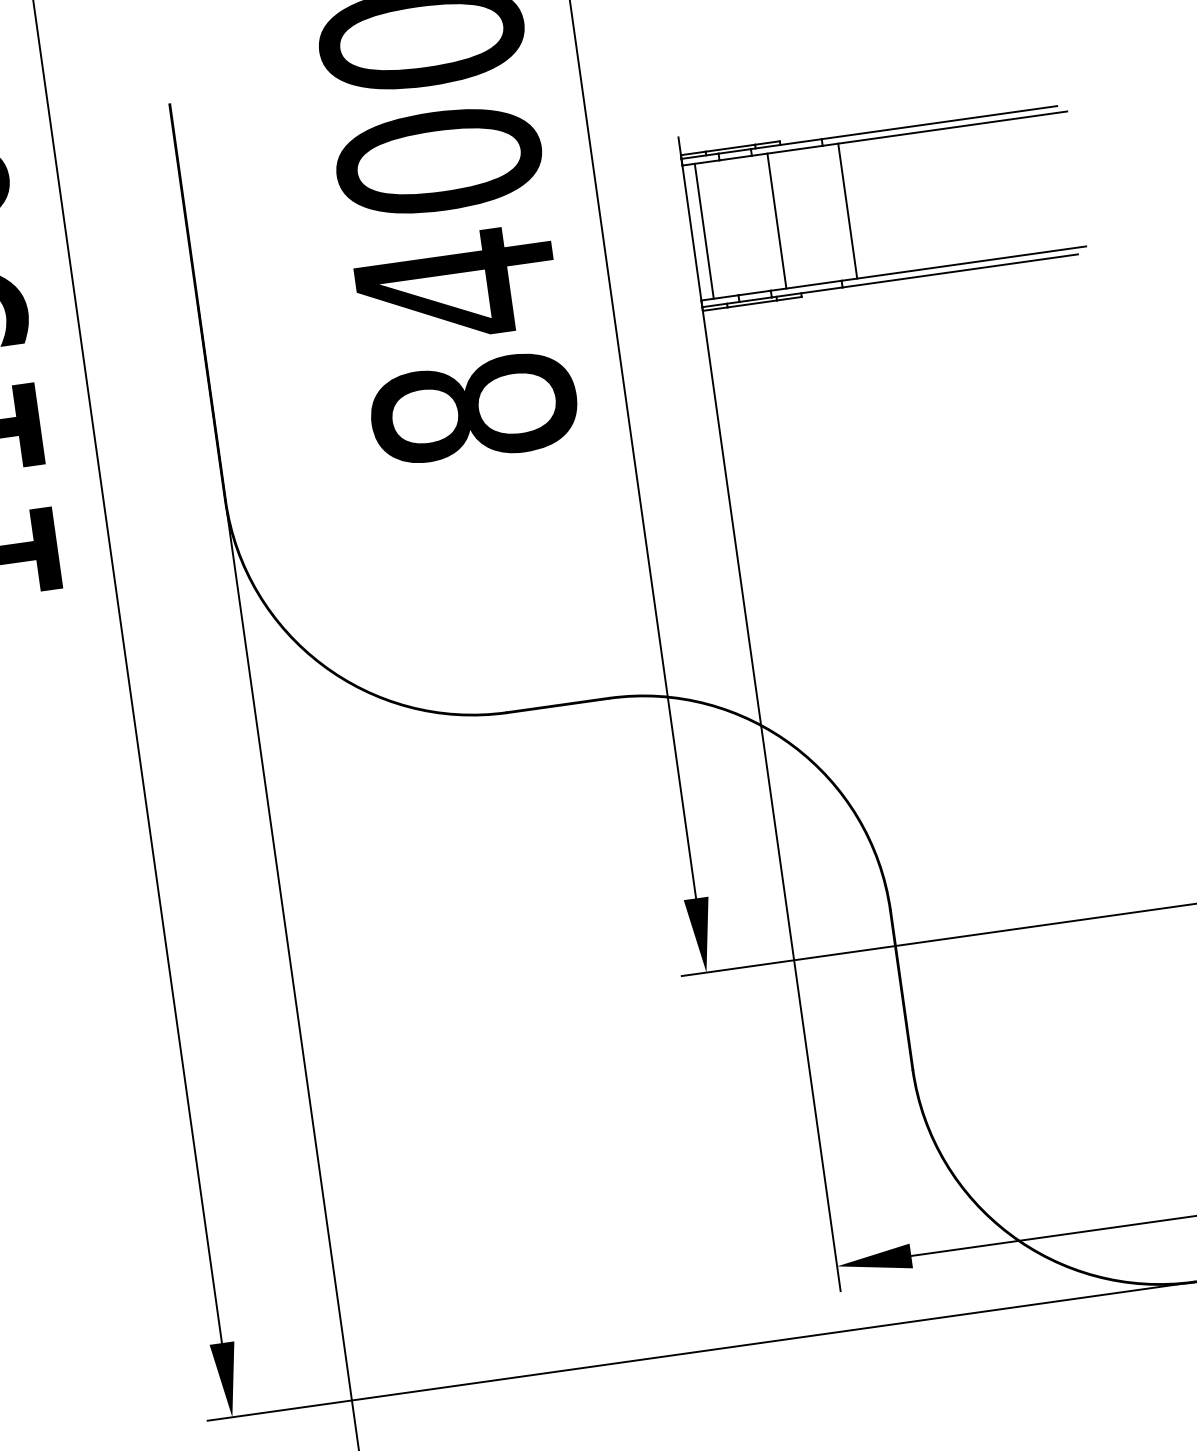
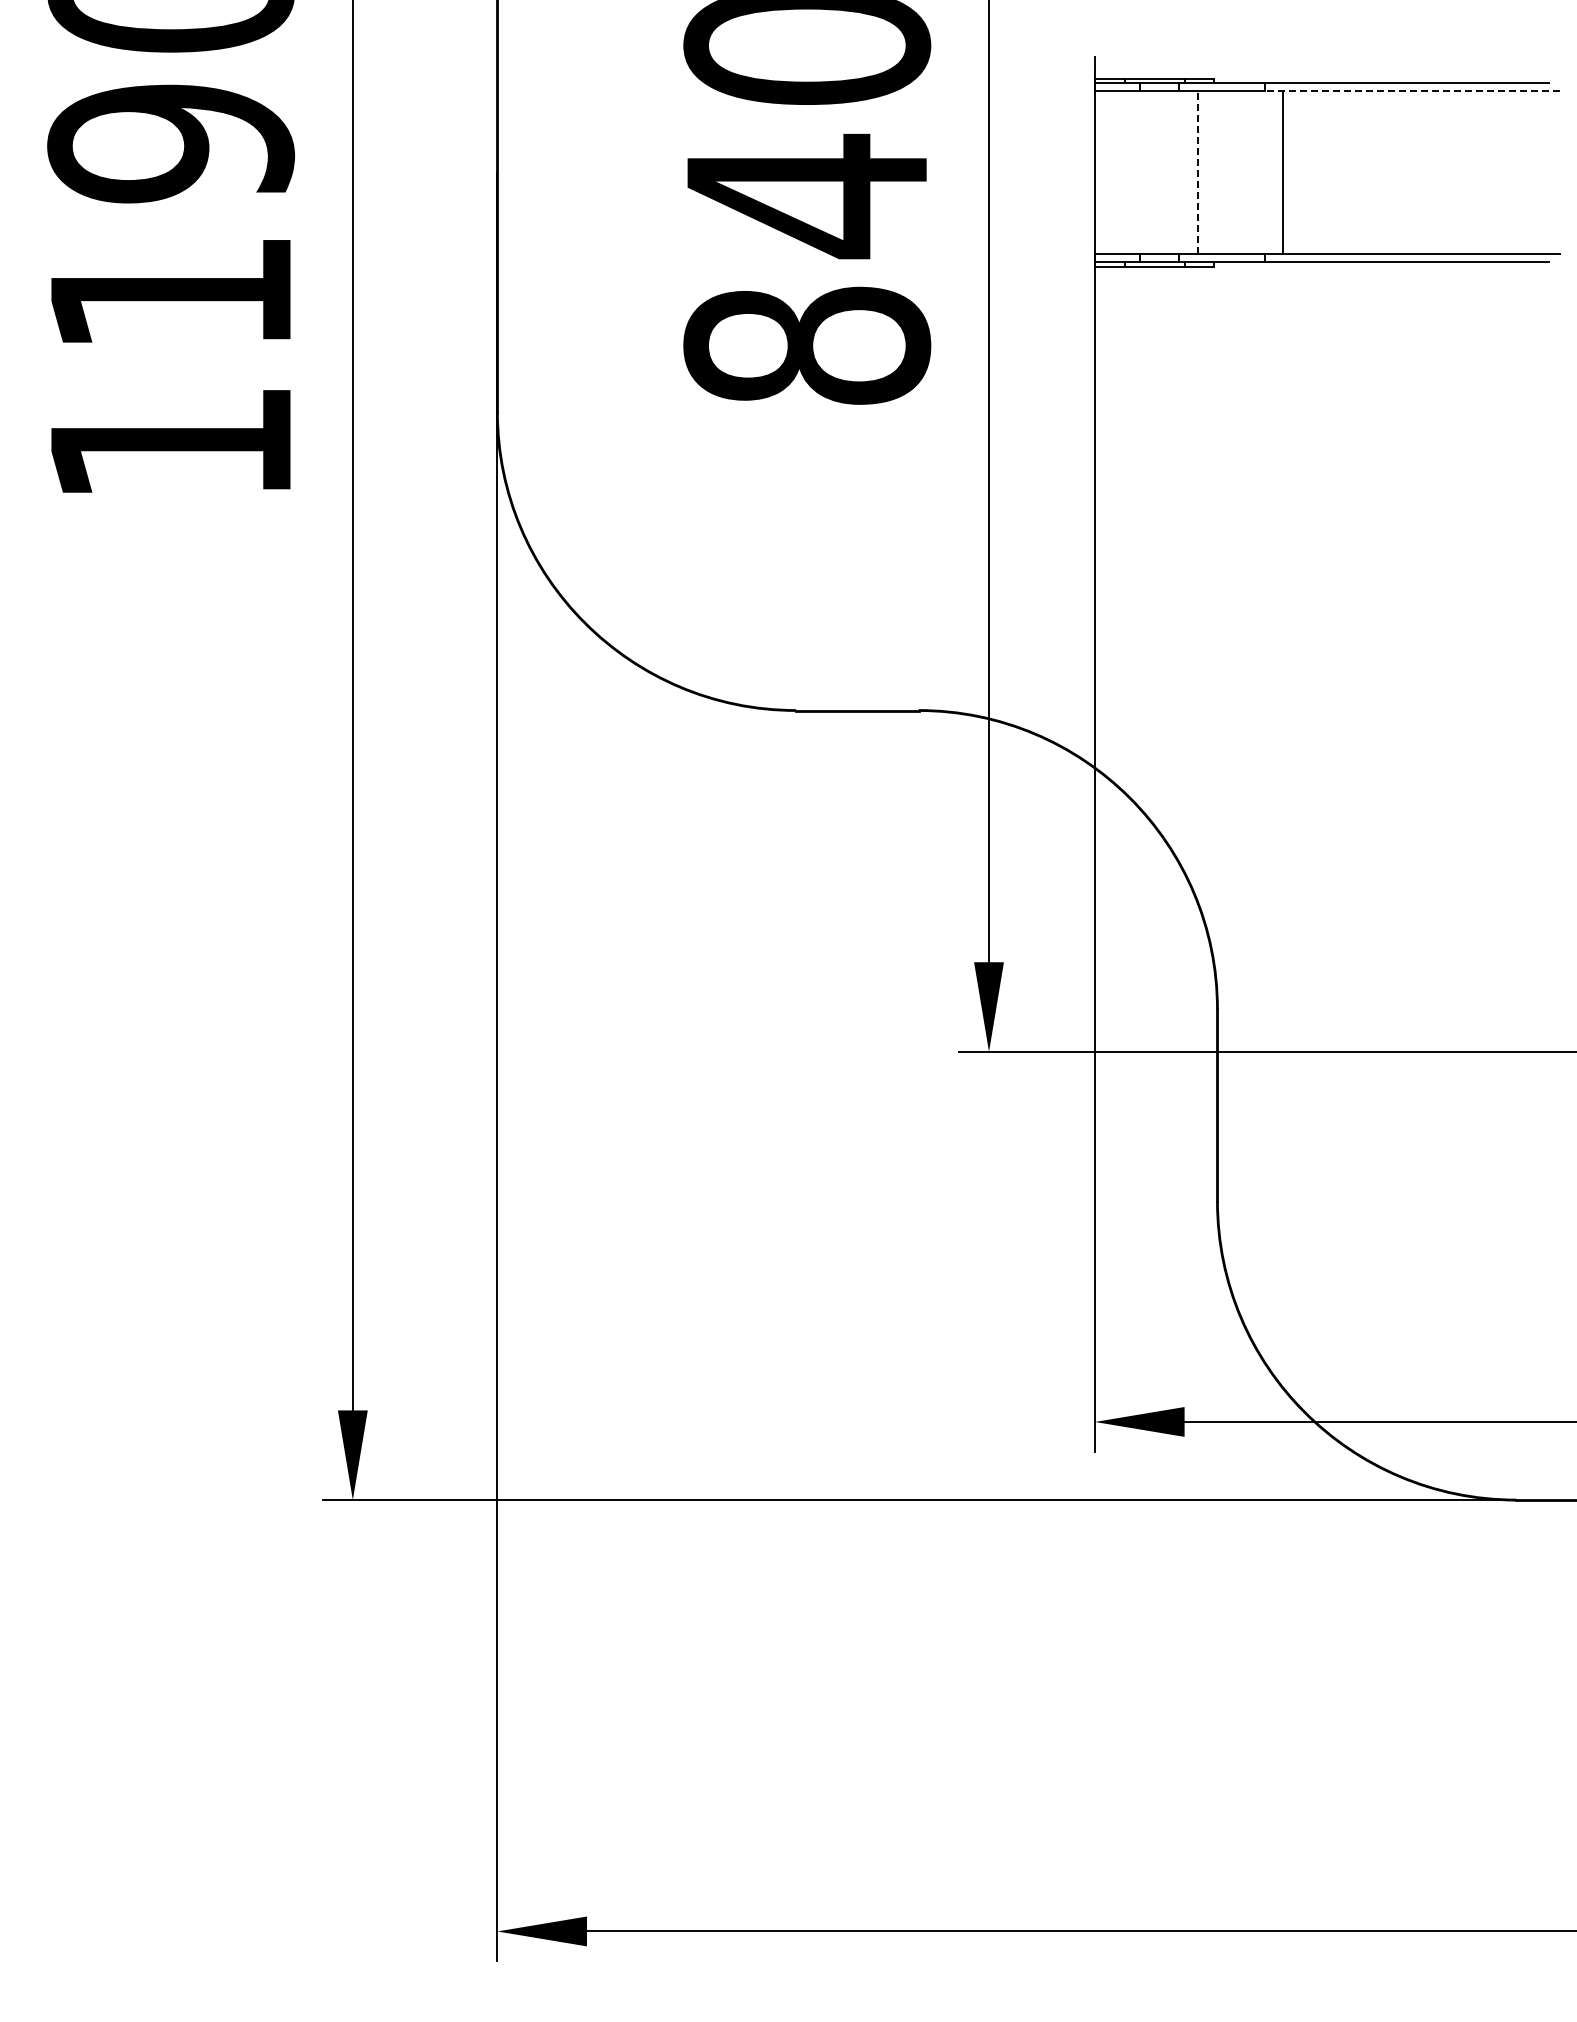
line: (945, 128) -> (1412, 91), solid -> dashed
line: (776, 220) -> (1197, 172), solid -> dashed
line: (703, 231) -> (1109, 172), removed

